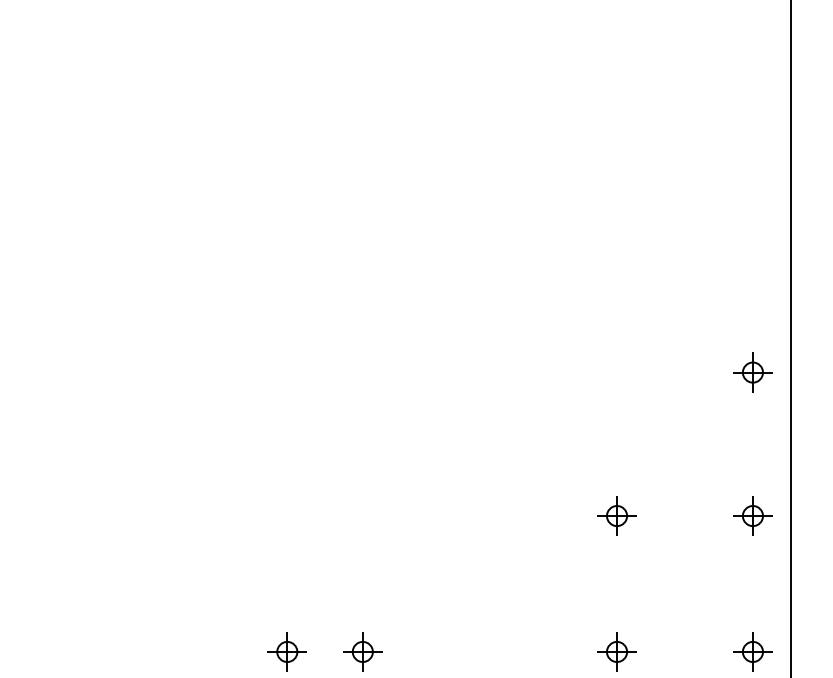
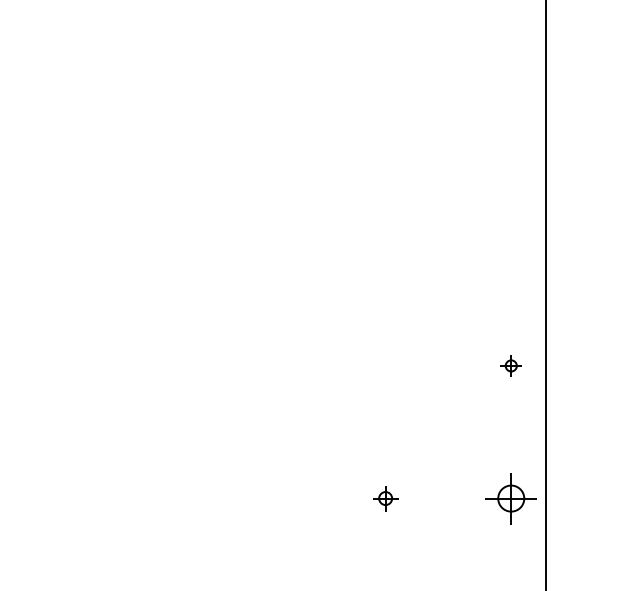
part: (752, 372) -> (510, 365), size x0.6
part: (616, 515) -> (385, 498), size x0.7
part: (752, 515) -> (510, 498), size x1.4

